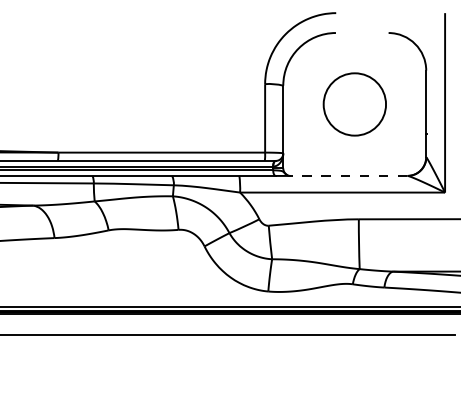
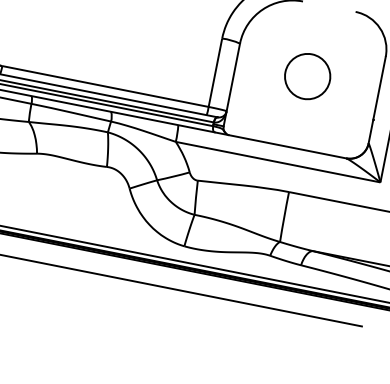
circle: (354, 104) -> (307, 76), size x0.71
line: (348, 175) -> (287, 146), dashed -> solid

